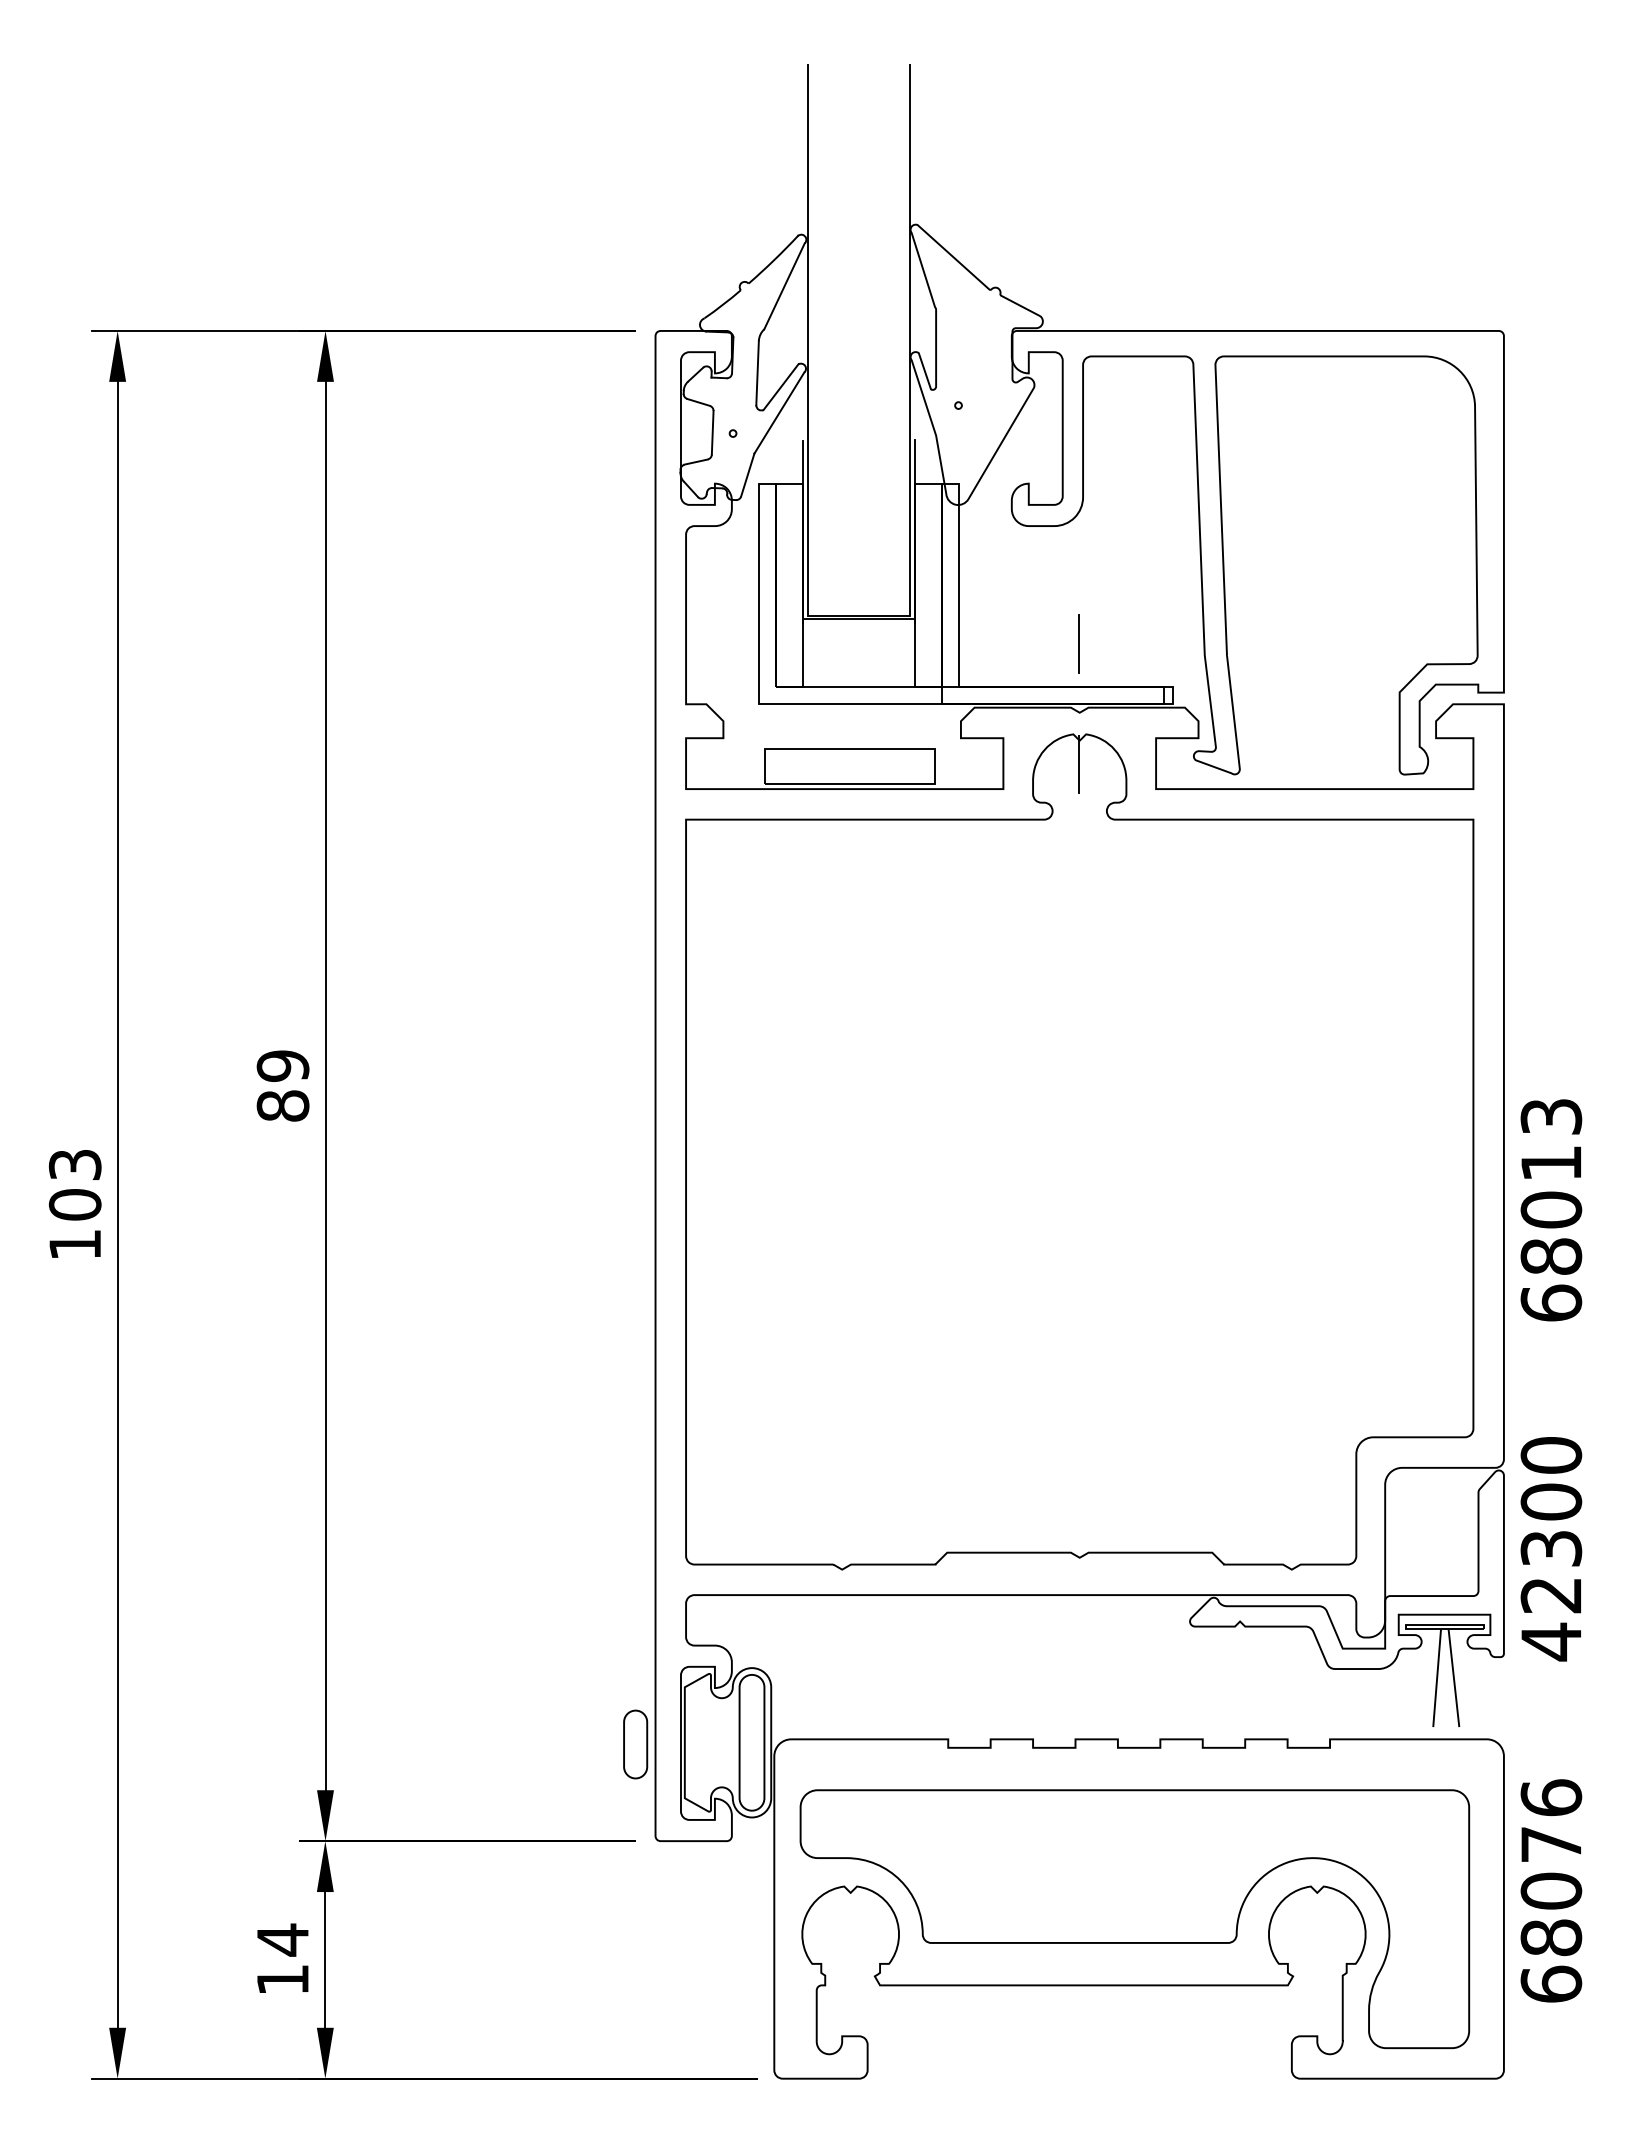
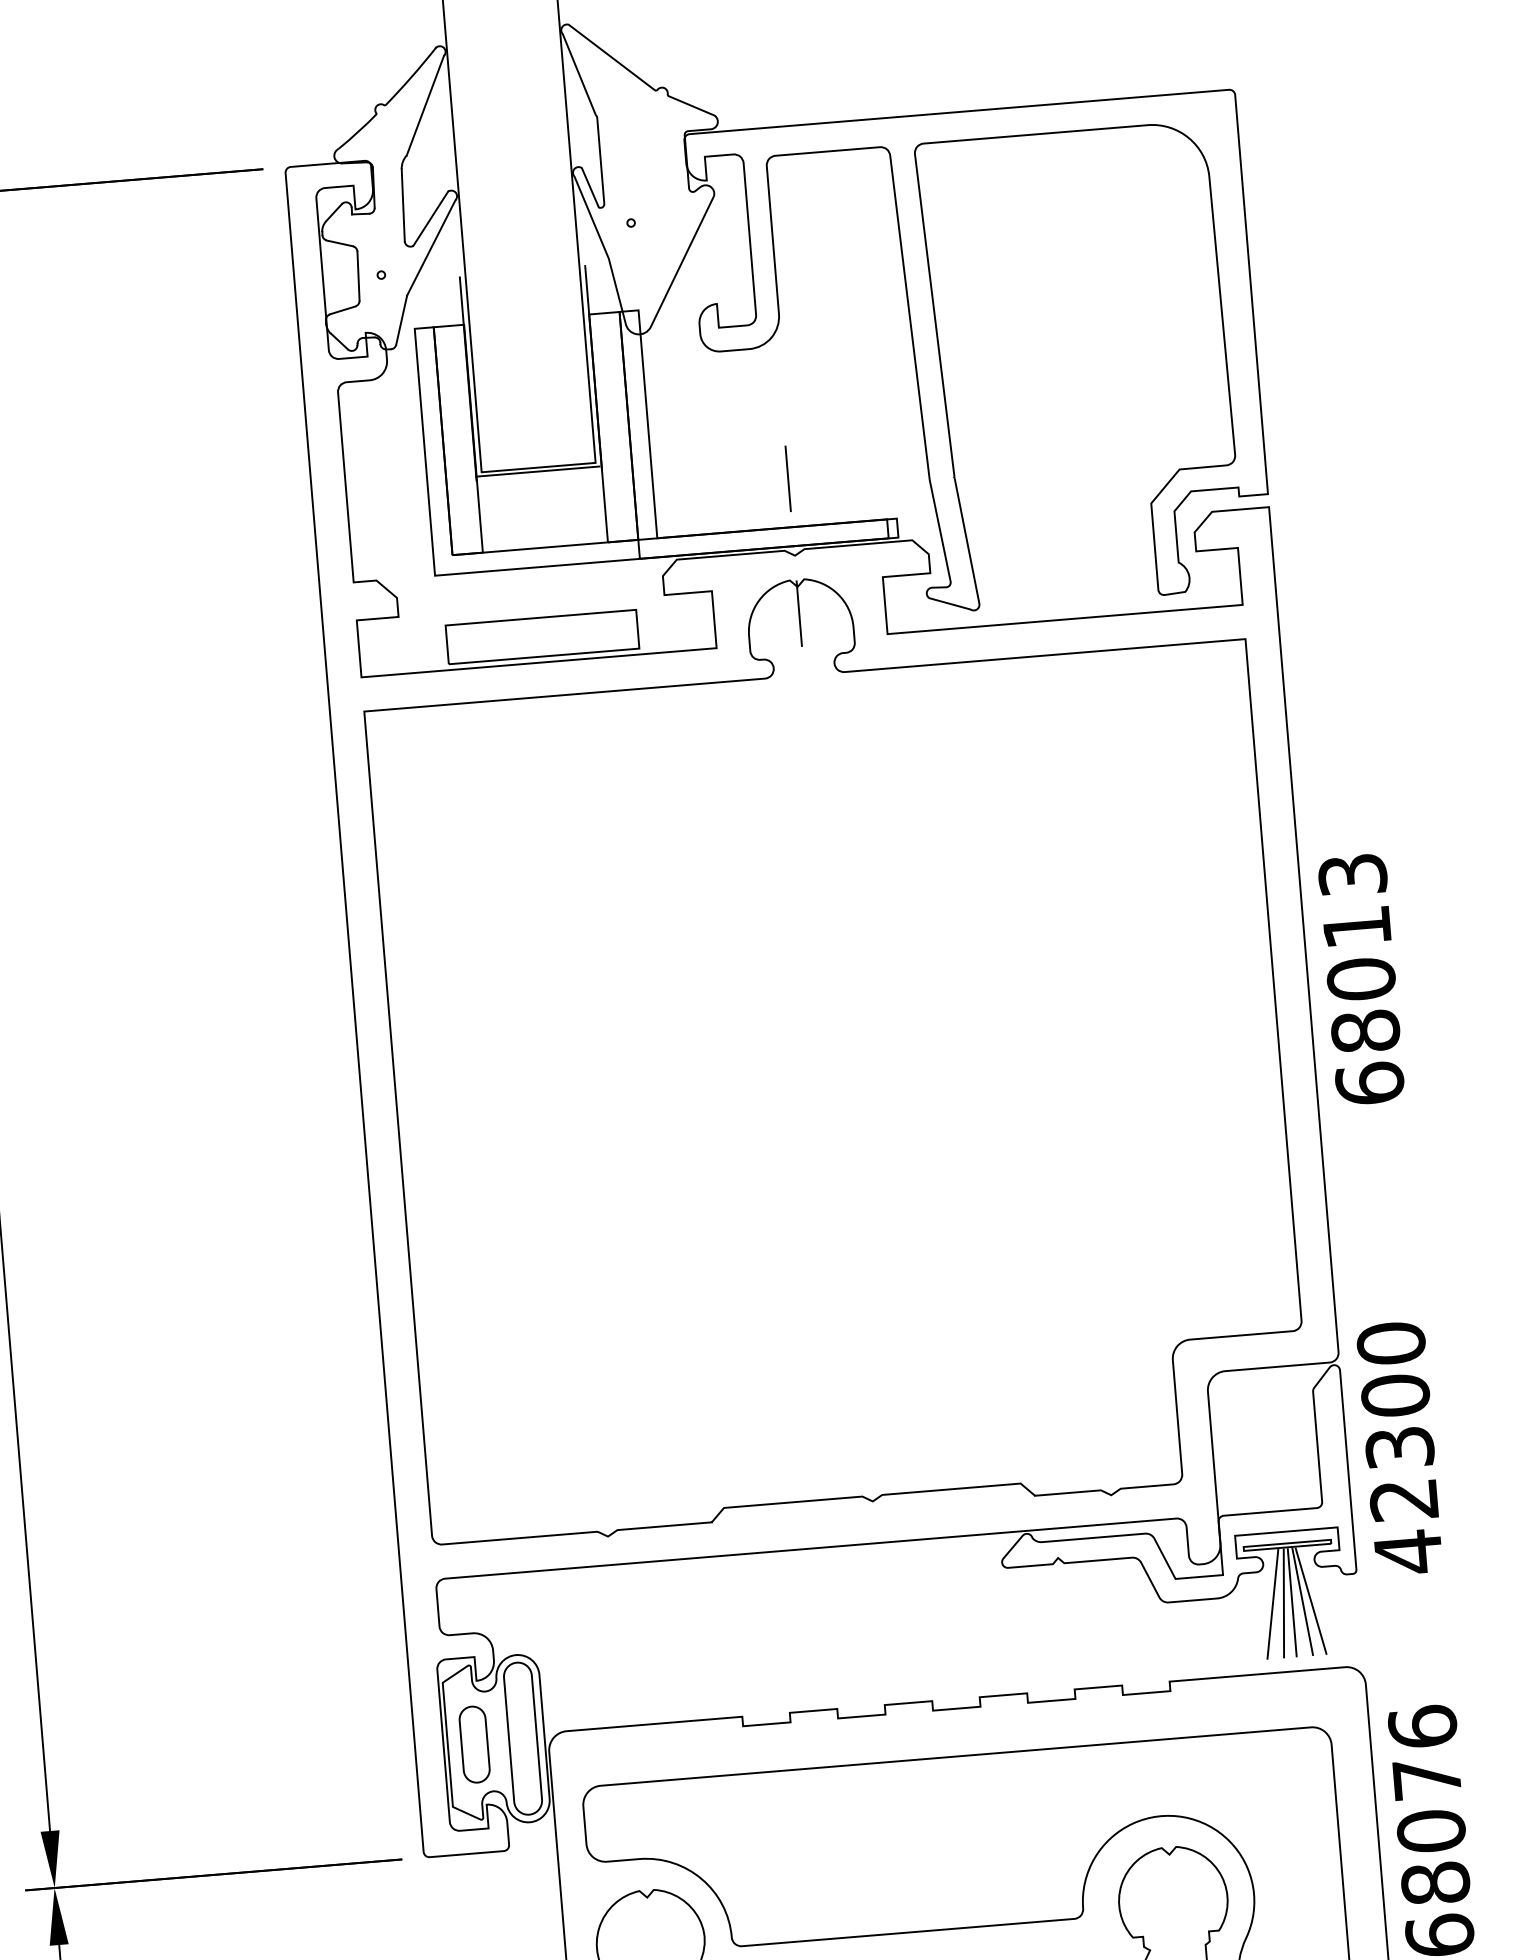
text: (1551, 1210) -> (1361, 979), moved
line: (1427, 1678) -> (1273, 1604), added
line: (1444, 1678) -> (1292, 1603), added
line: (1461, 1678) -> (1311, 1601), added
part: (635, 1744) -> (474, 1744), moved

